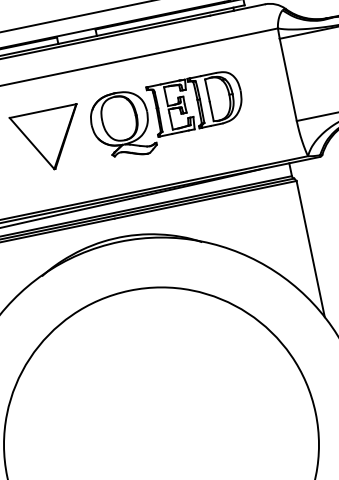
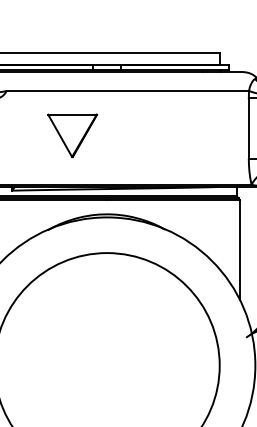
part: (166, 115) -> (158, 135), removed

